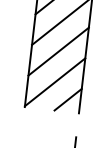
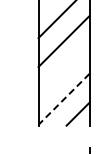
line: (58, 50) -> (63, 69), removed
line: (54, 82) -> (63, 99), solid -> dashed

